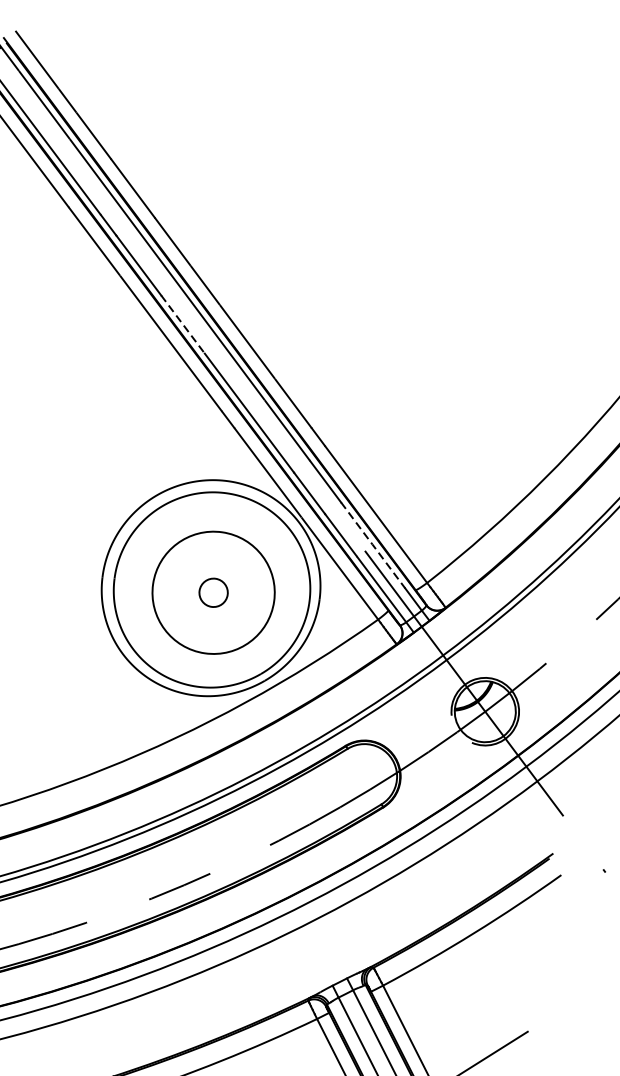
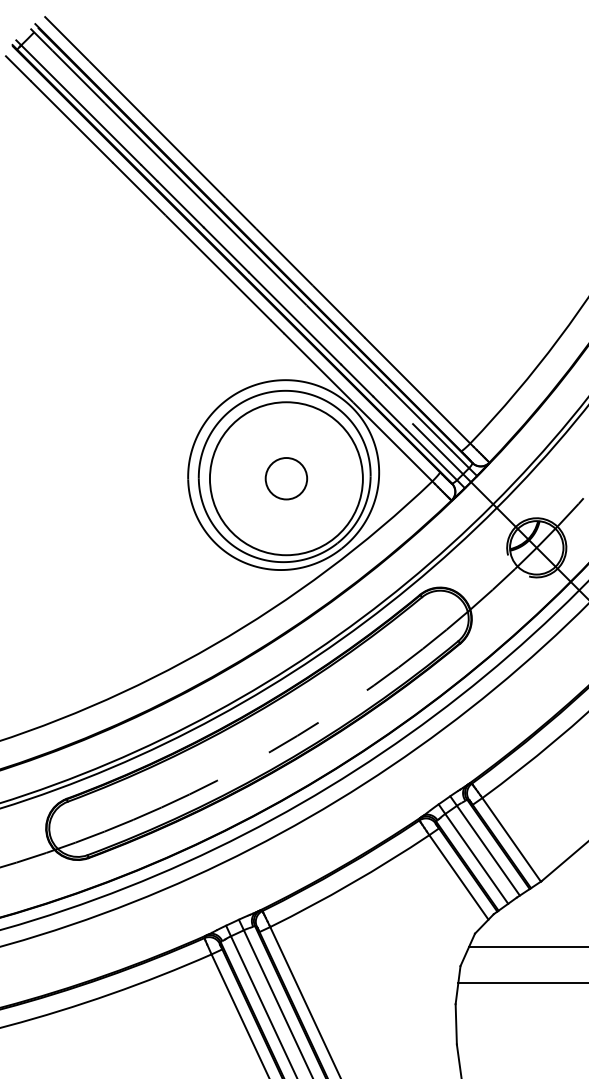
line: (183, 325) -> (226, 250), dashed -> solid
line: (372, 545) -> (418, 417), dashed -> solid
circle: (212, 592) -> (285, 478), size x1.43
circle: (213, 592) -> (286, 478), size x1.67

